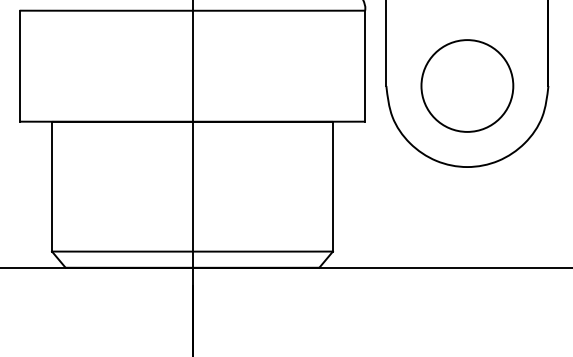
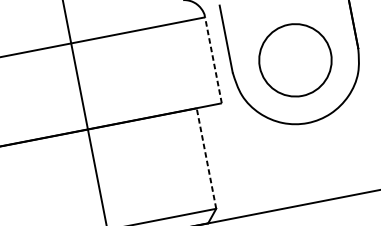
line: (365, 65) -> (213, 59), solid -> dashed
line: (332, 186) -> (206, 158), solid -> dashed

